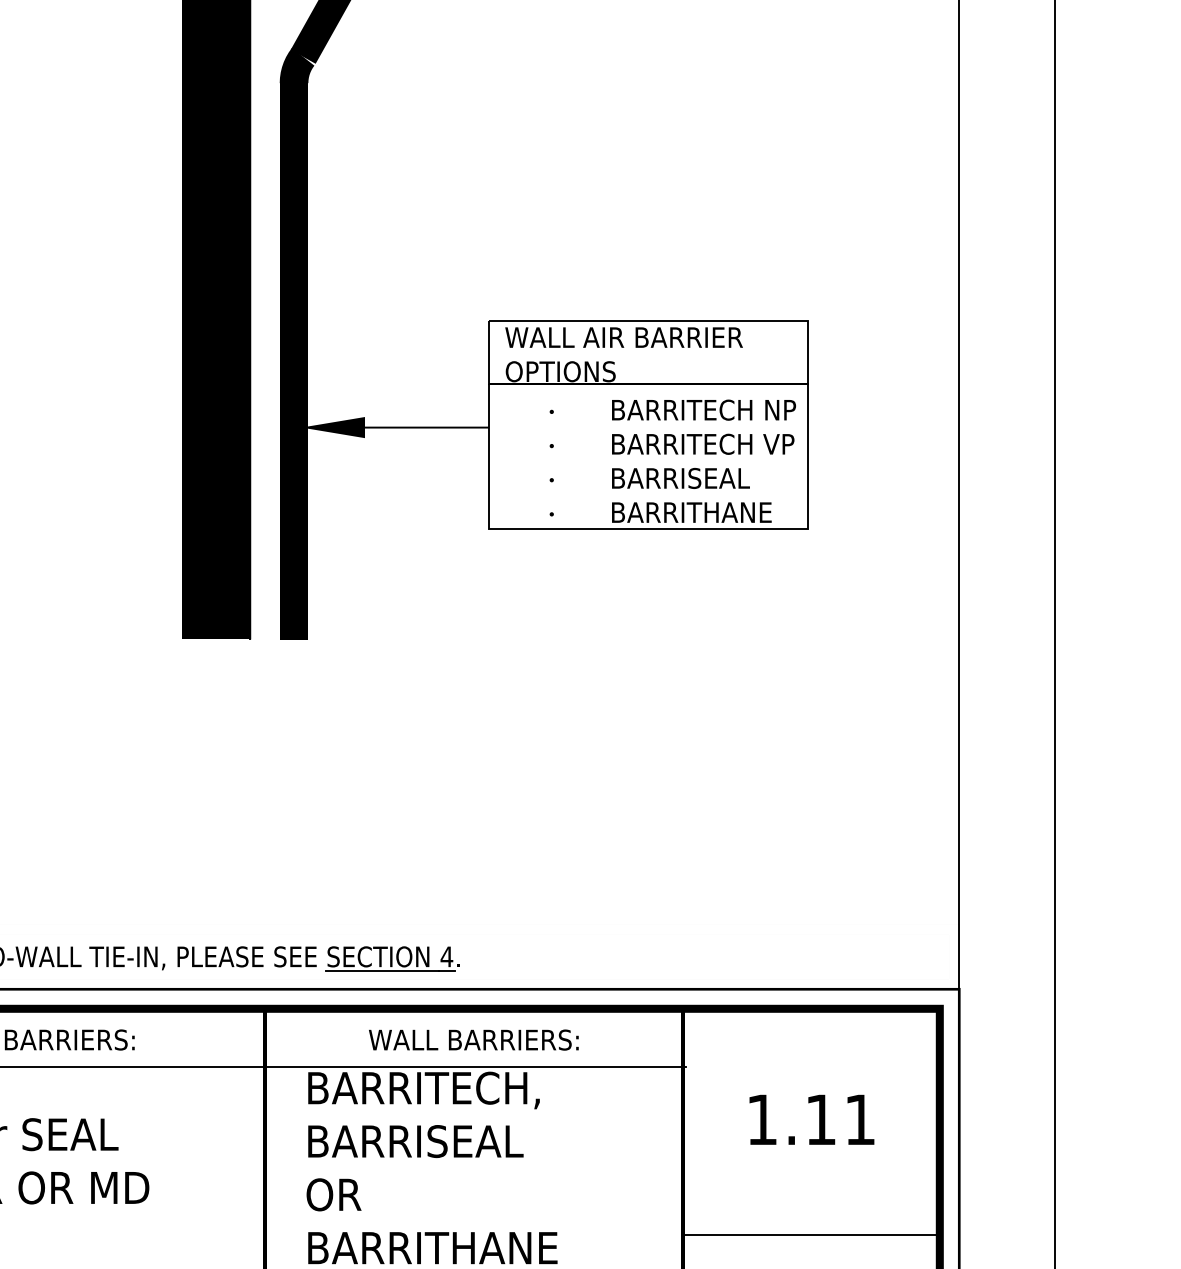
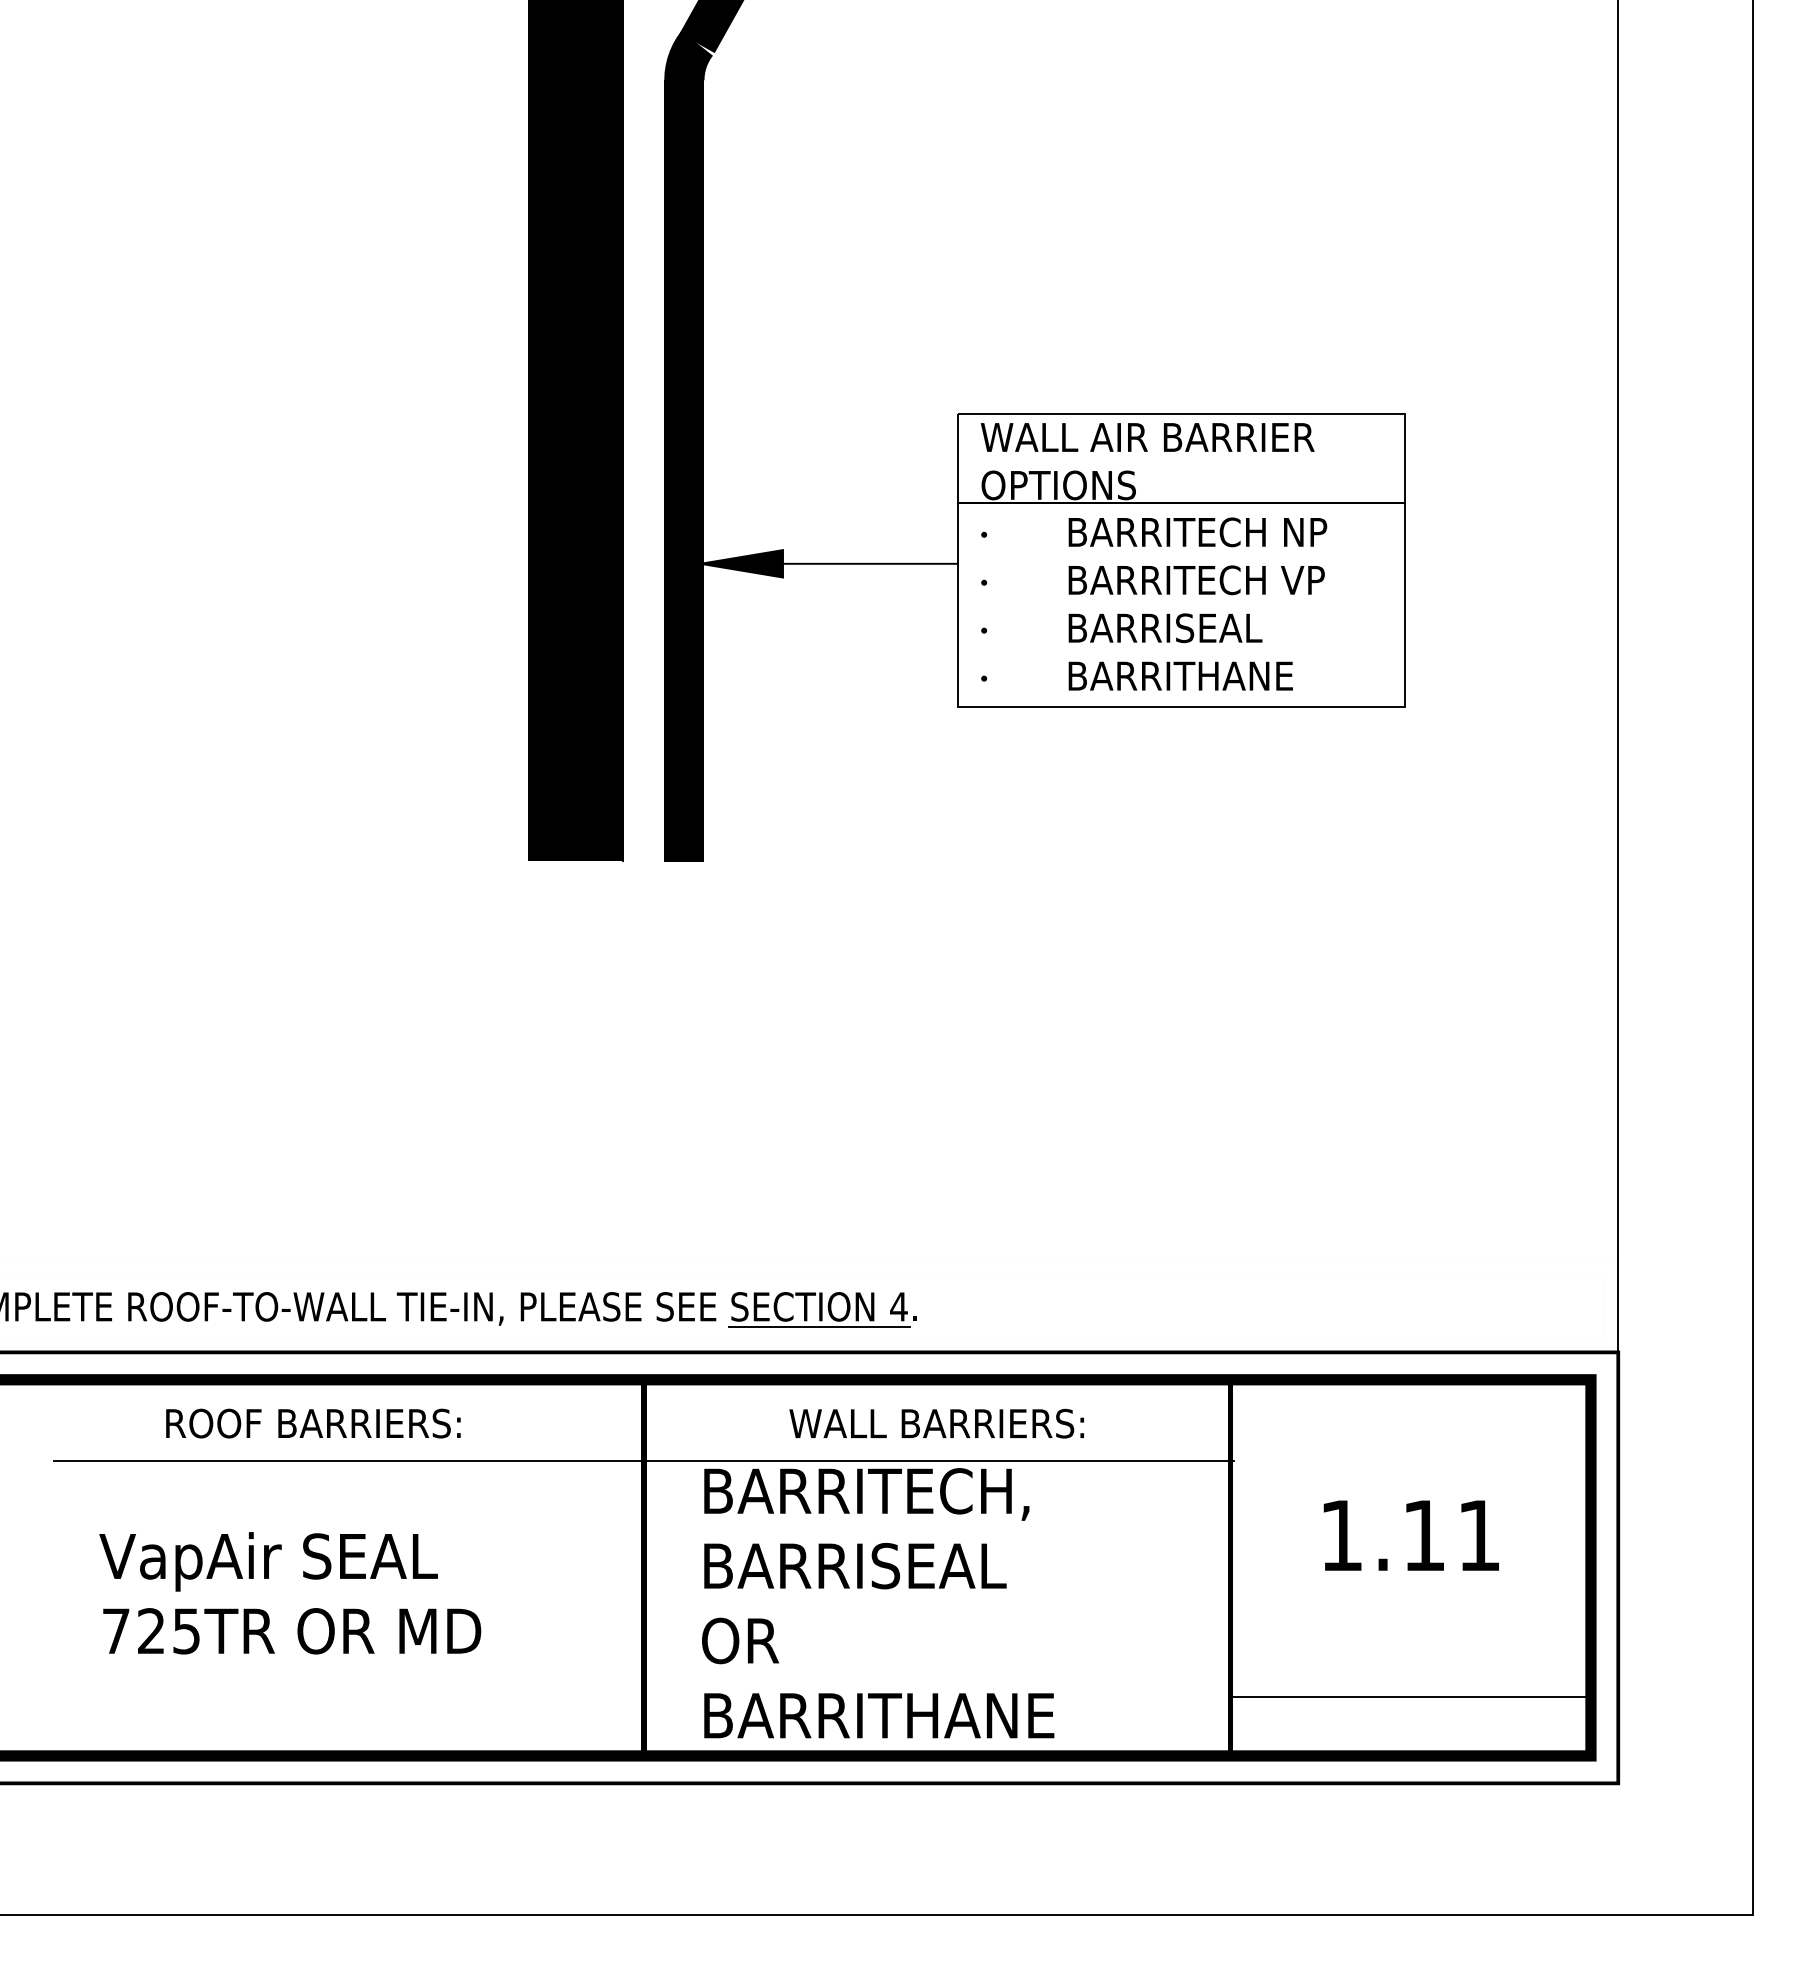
text: (673, 460) -> (1154, 603), moved

